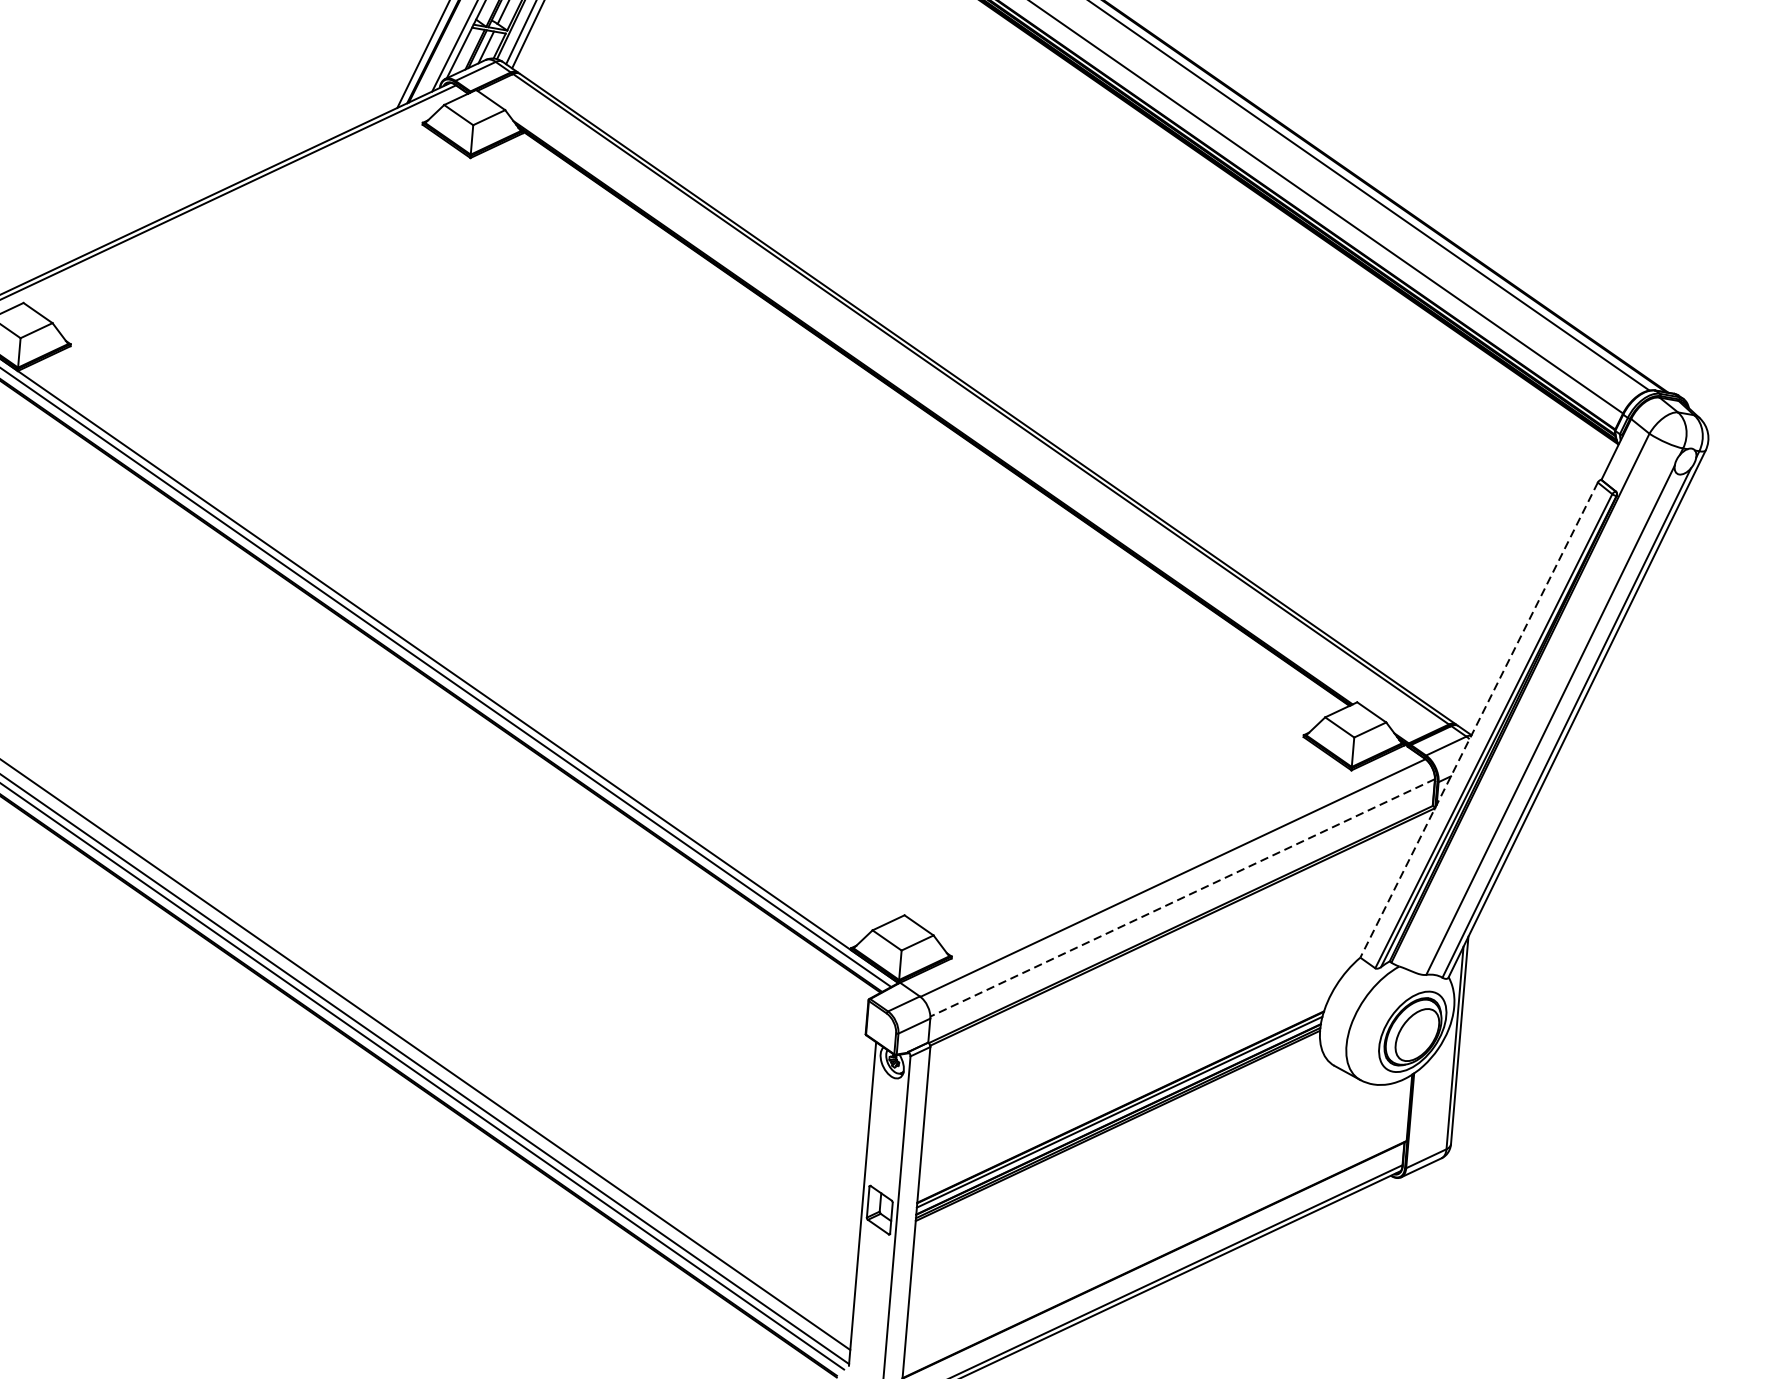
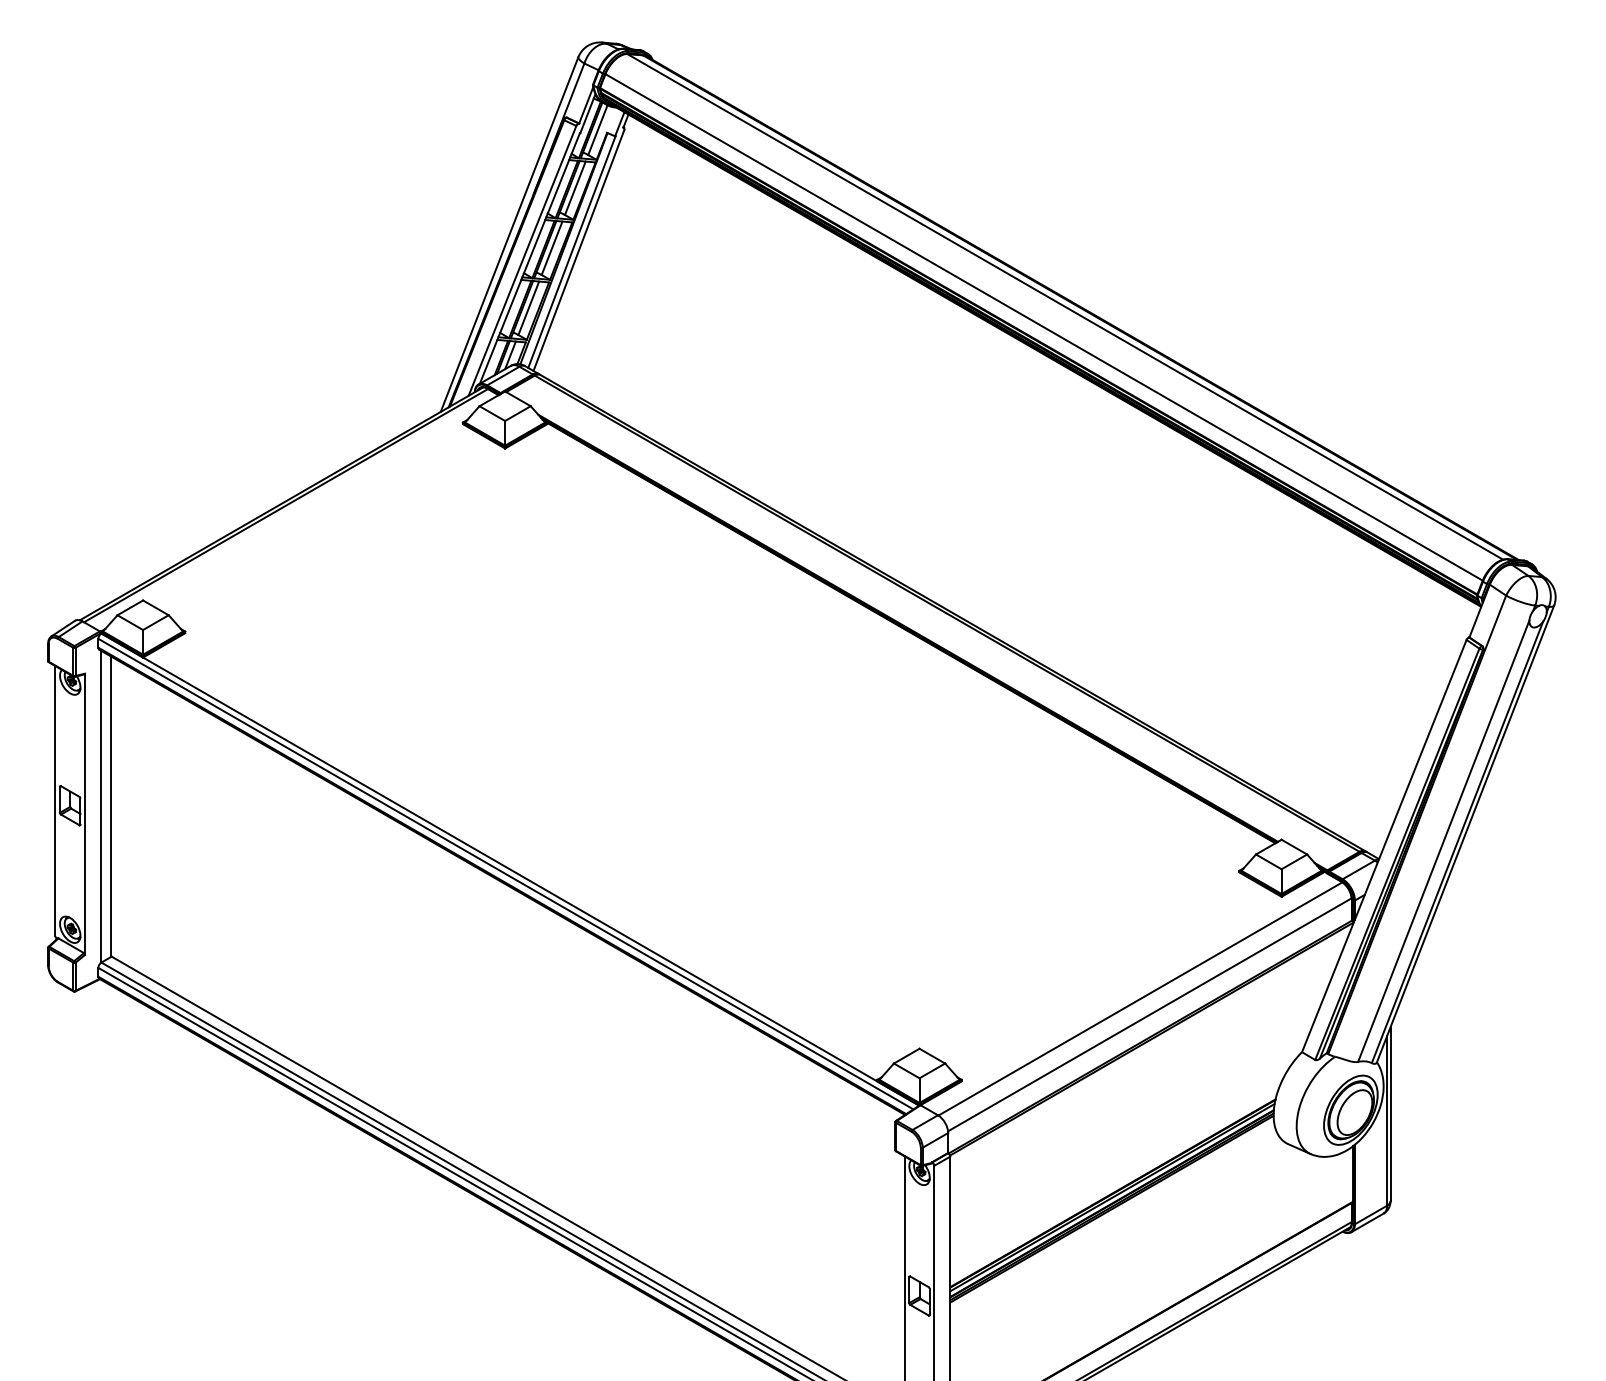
line: (1479, 720) -> (1384, 846), dashed -> solid
line: (1182, 897) -> (1149, 1014), dashed -> solid

